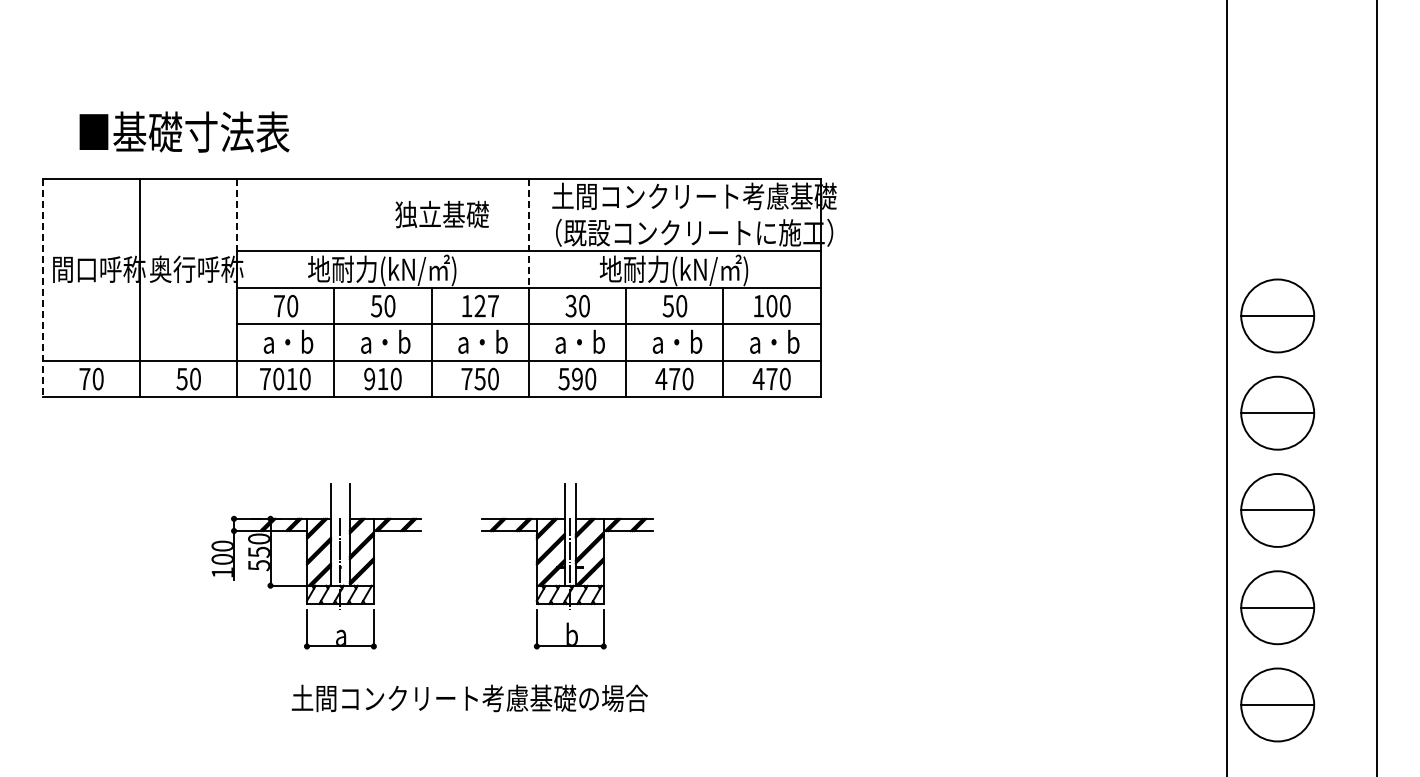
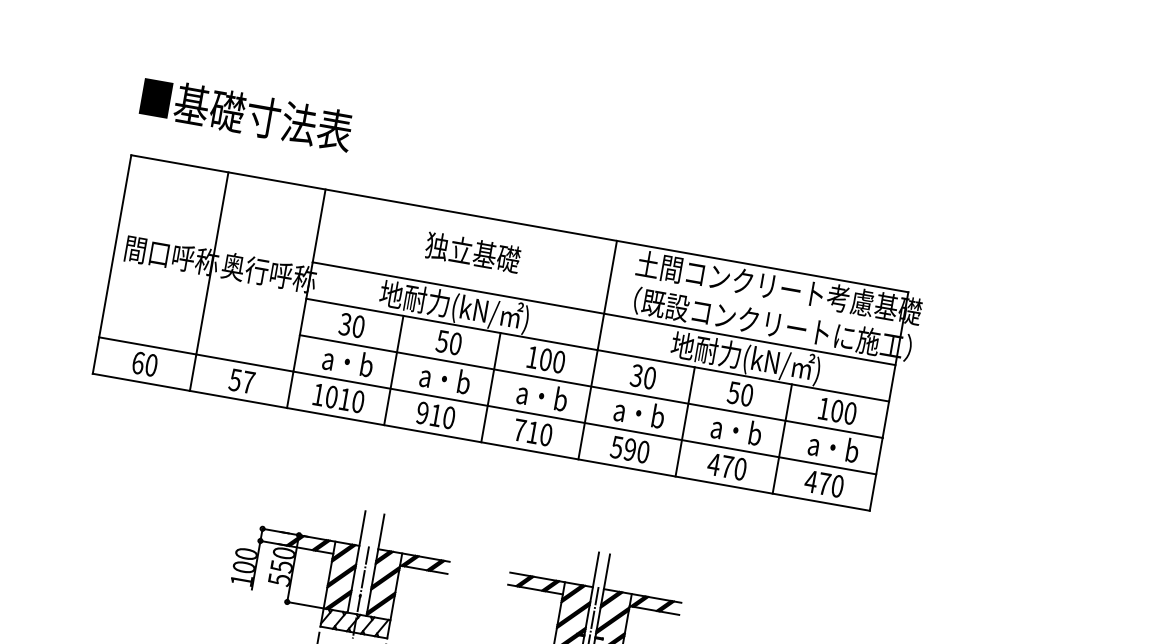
text: (184, 131) -> (246, 113), moved
text: (441, 214) -> (472, 252), moved
line: (237, 215) -> (319, 226), dashed -> solid
line: (528, 233) -> (606, 295), dashed -> solid
line: (42, 288) -> (111, 265), dashed -> solid
text: (278, 305) -> (344, 323), 70 -> 30
text: (486, 305) -> (552, 360), 127 -> 100
text: (84, 378) -> (137, 362), 70 -> 60
text: (195, 378) -> (248, 381), 50 -> 57
text: (265, 378) -> (318, 394), 7010 -> 1010
text: (479, 379) -> (532, 432), 750 -> 710

